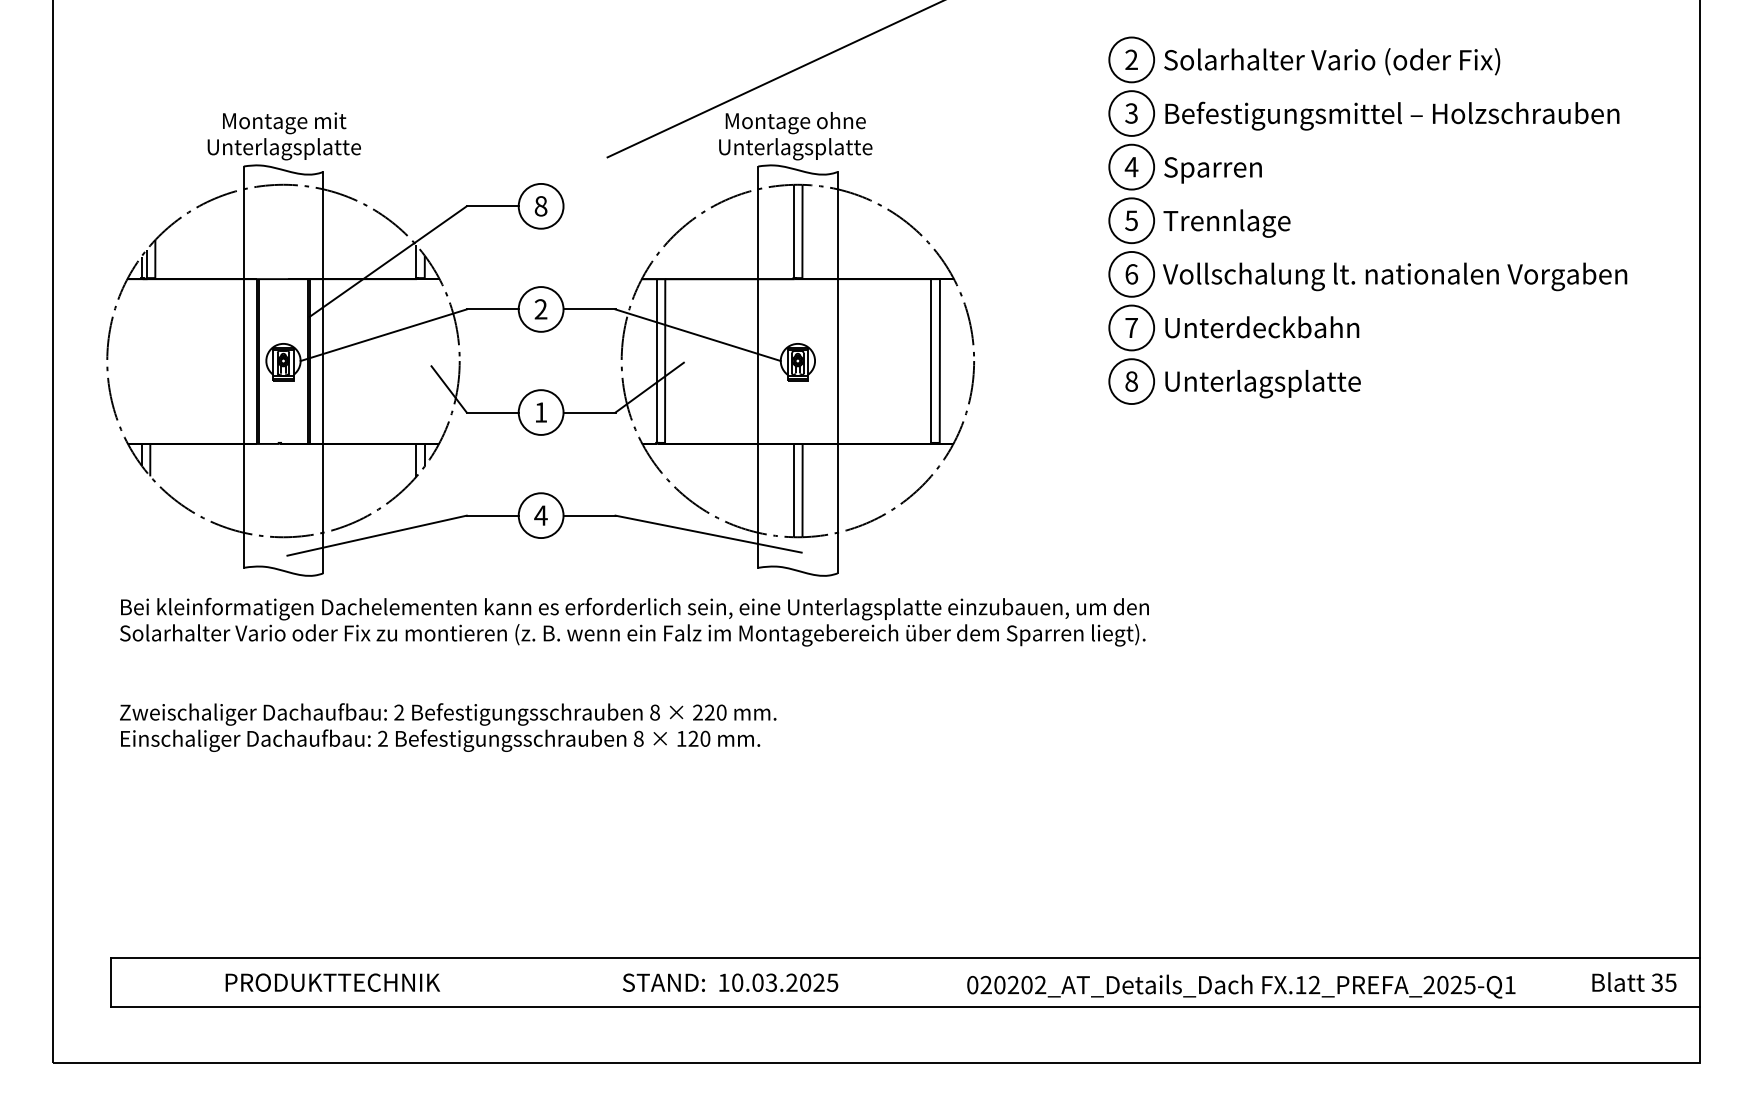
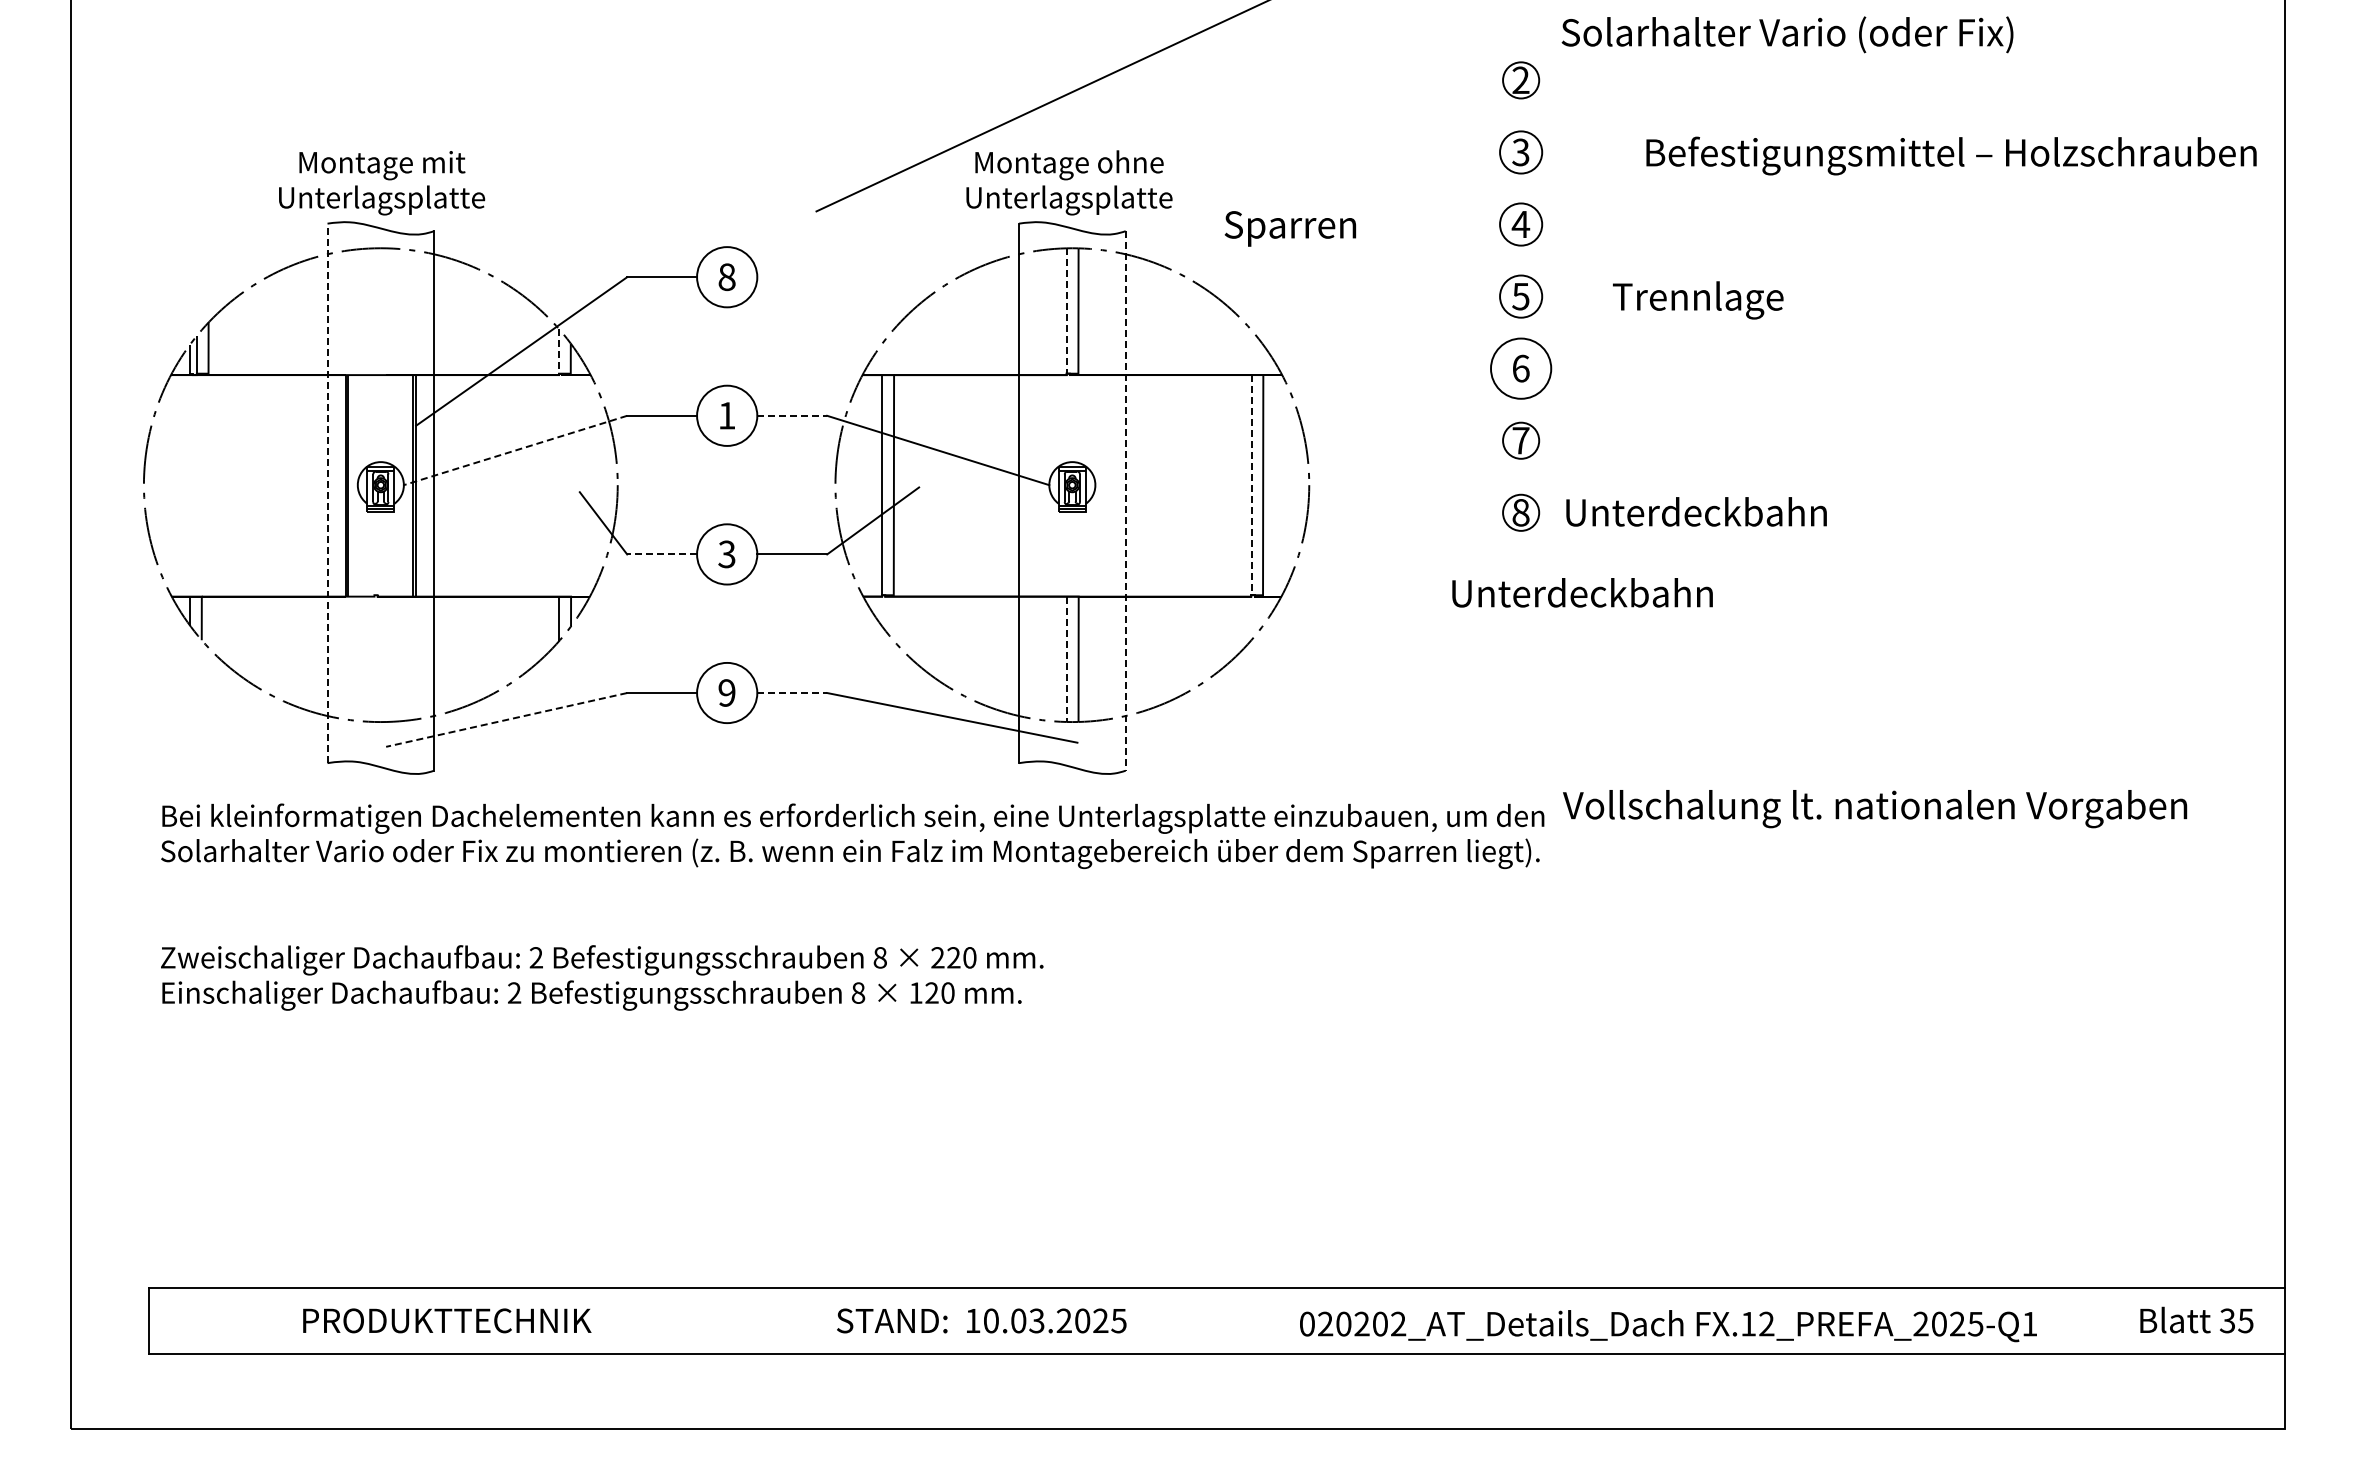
circle: (1132, 60) -> (1521, 80), size x0.6
text: (1332, 61) -> (1787, 34), moved
circle: (1132, 113) -> (1521, 152), size x0.7
text: (1392, 115) -> (1951, 155), moved
circle: (1132, 167) -> (1521, 224), size x0.7
text: (1213, 170) -> (1290, 228), moved
circle: (1132, 220) -> (1521, 296), size x0.7
text: (1227, 223) -> (1698, 300), moved
line: (793, 231) -> (1066, 311), solid -> dashed
line: (416, 262) -> (559, 352), solid -> dashed
text: (1395, 277) -> (1875, 809), moved
text: (540, 309) -> (726, 415), 2 -> 1
line: (589, 309) -> (792, 415), solid -> dashed
circle: (1132, 327) -> (1521, 440), size x0.6
text: (1262, 327) -> (1582, 592), moved
line: (383, 335) -> (515, 450), solid -> dashed
line: (931, 361) -> (1251, 485), solid -> dashed
line: (243, 367) -> (327, 493), solid -> dashed
line: (837, 372) -> (1125, 500), solid -> dashed
circle: (1132, 381) -> (1521, 512), size x0.6
text: (1298, 384) -> (1745, 516), Unterlagsplatte -> Unterdeckbahn
line: (493, 412) -> (662, 554), solid -> dashed
text: (540, 412) -> (726, 554), 1 -> 3
line: (793, 490) -> (1066, 659), solid -> dashed
text: (540, 515) -> (726, 692), 4 -> 9
line: (589, 516) -> (792, 693), solid -> dashed
line: (376, 536) -> (506, 720), solid -> dashed

